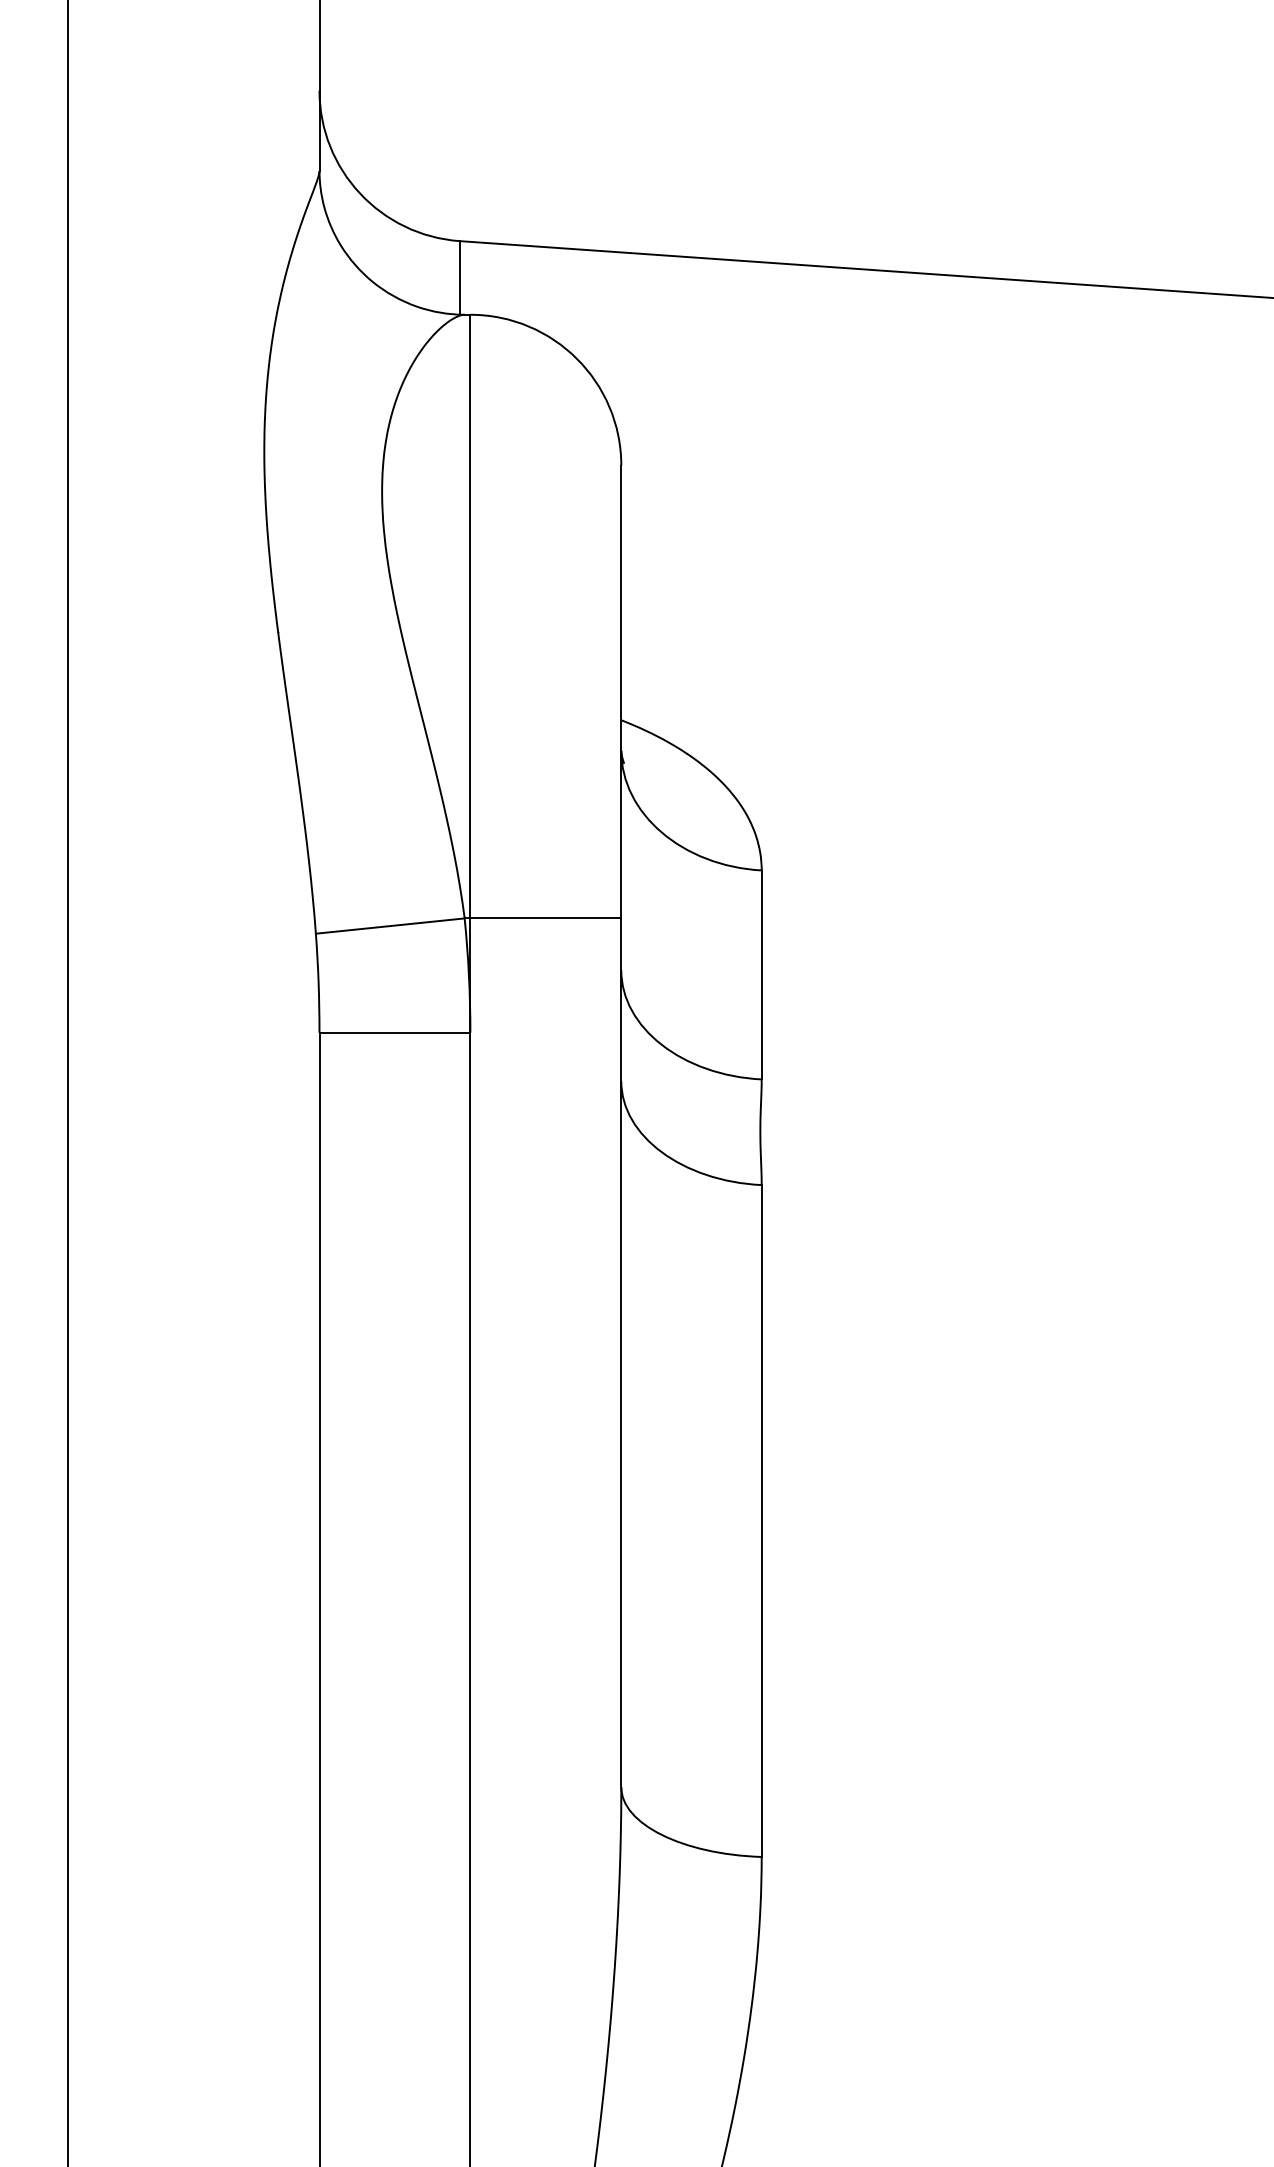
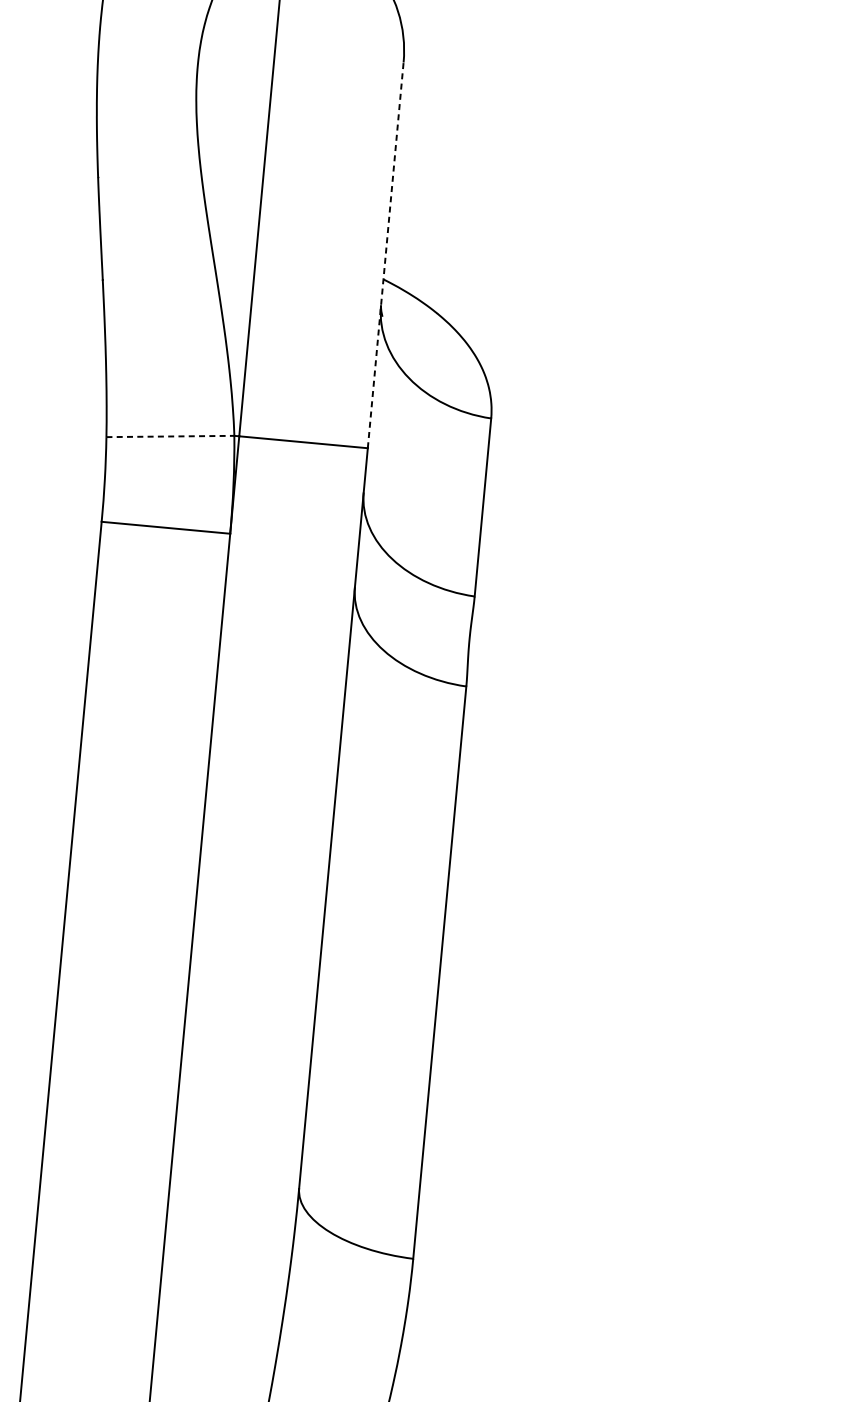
line: (621, 691) -> (385, 254), solid -> dashed
line: (390, 926) -> (170, 436), solid -> dashed

